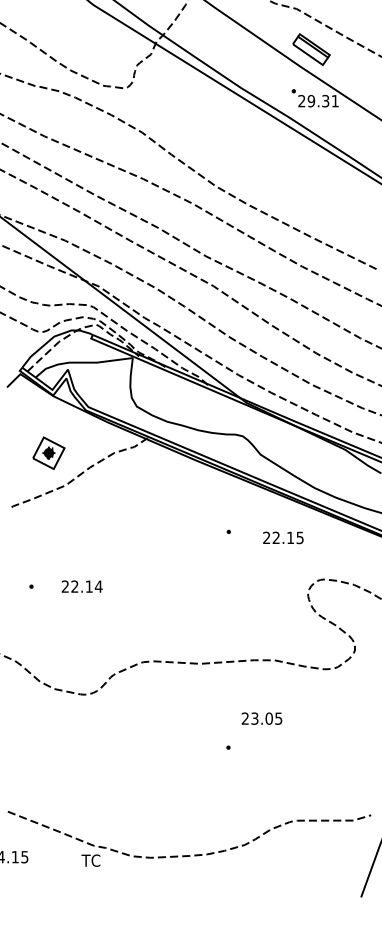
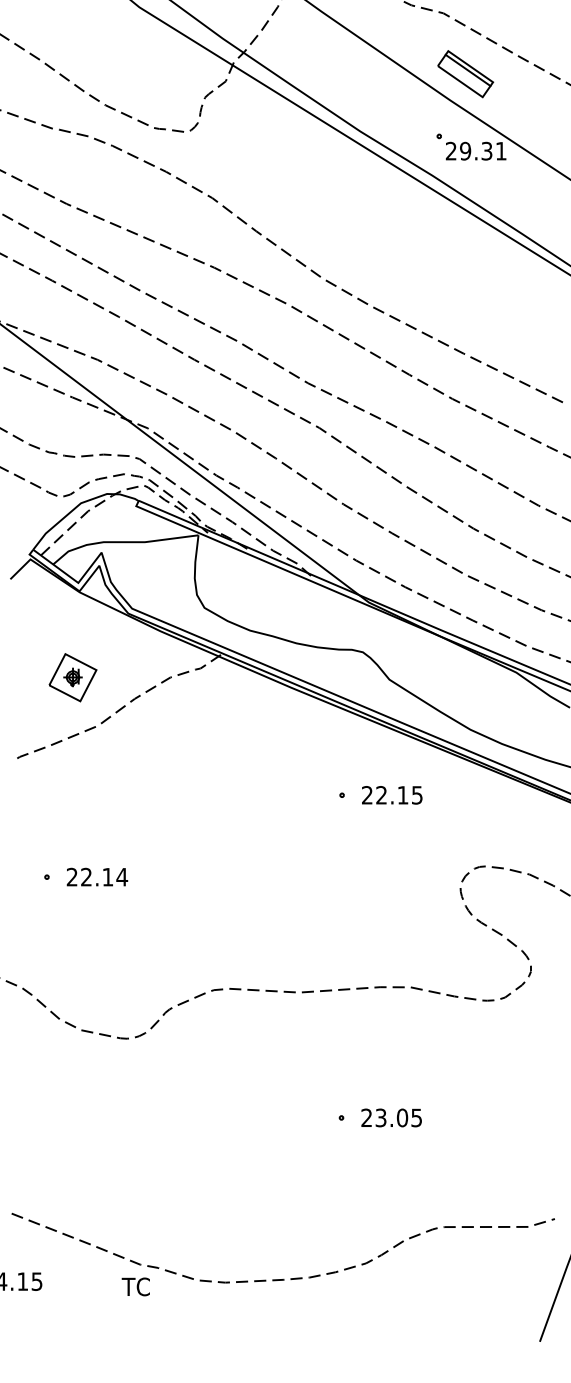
text: (283, 537) -> (392, 794), moved
text: (81, 586) -> (96, 876), moved
text: (261, 718) -> (390, 1117), moved

